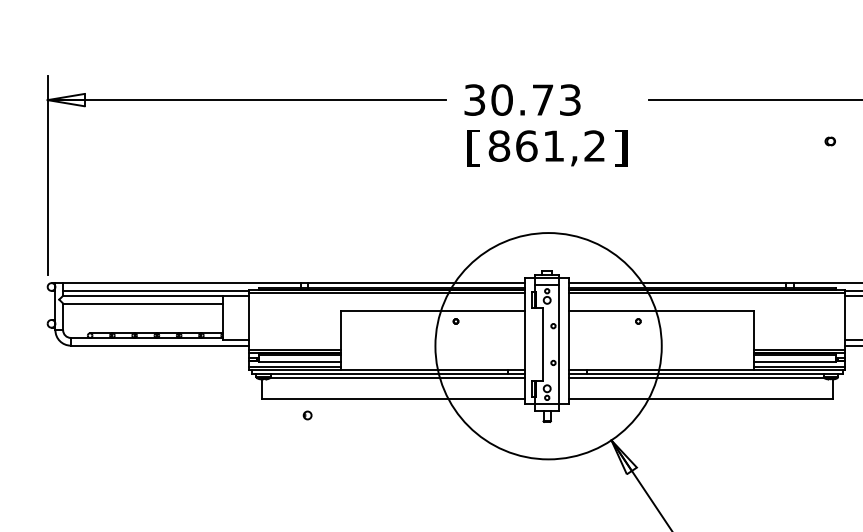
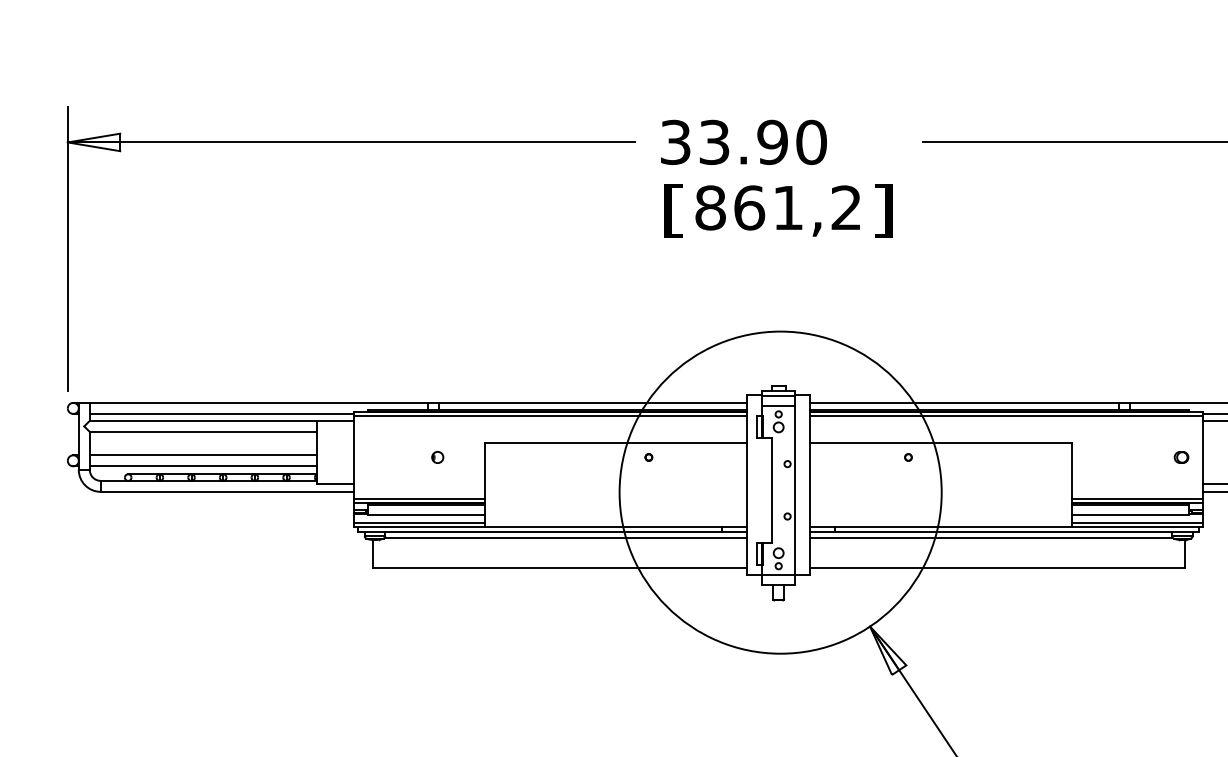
text: (536, 99) -> (763, 141), 30.73 -> 33.90
part: (829, 141) -> (1180, 457), moved
line: (143, 319) -> (204, 454), added
line: (143, 327) -> (204, 466), added
part: (307, 415) -> (437, 457), moved

